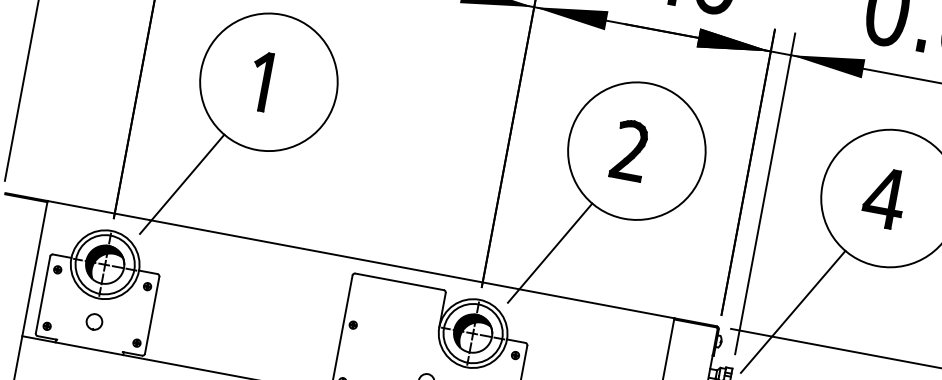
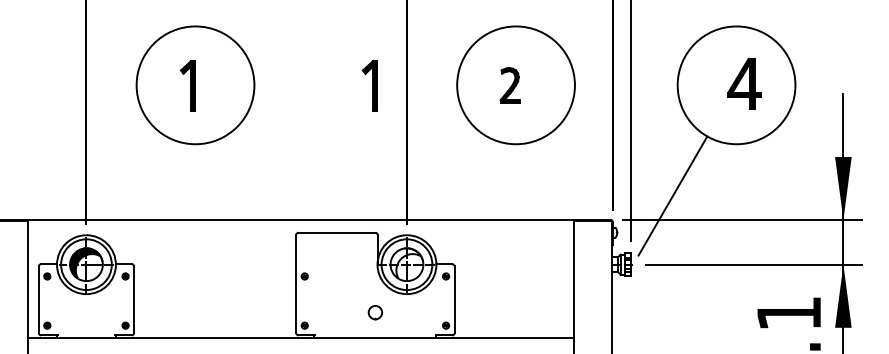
part: (468, 119) -> (369, 85), added
part: (629, 149) -> (509, 85), size x0.7
line: (182, 183) -> (138, 184), removed
part: (884, 197) -> (744, 83), moved
line: (549, 252) -> (458, 184), removed
part: (94, 321) -> (86, 314), removed
hatch: (471, 331) -> (405, 263), removed

